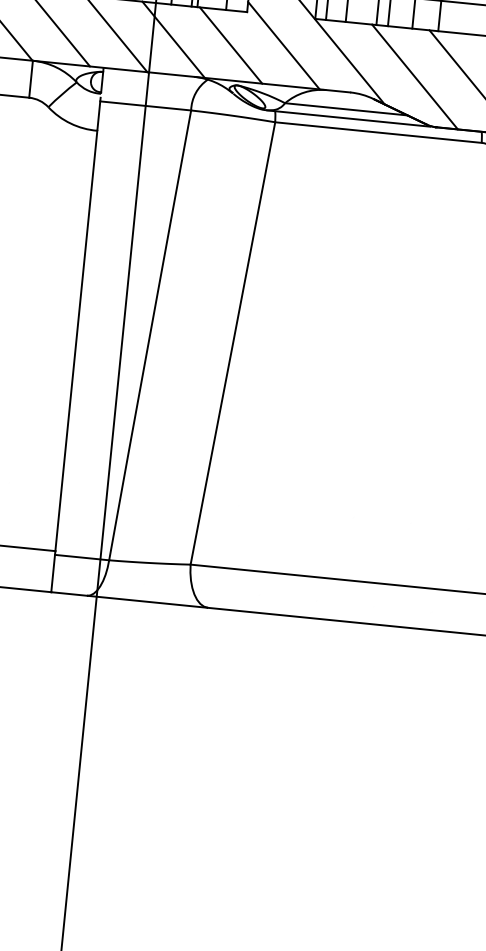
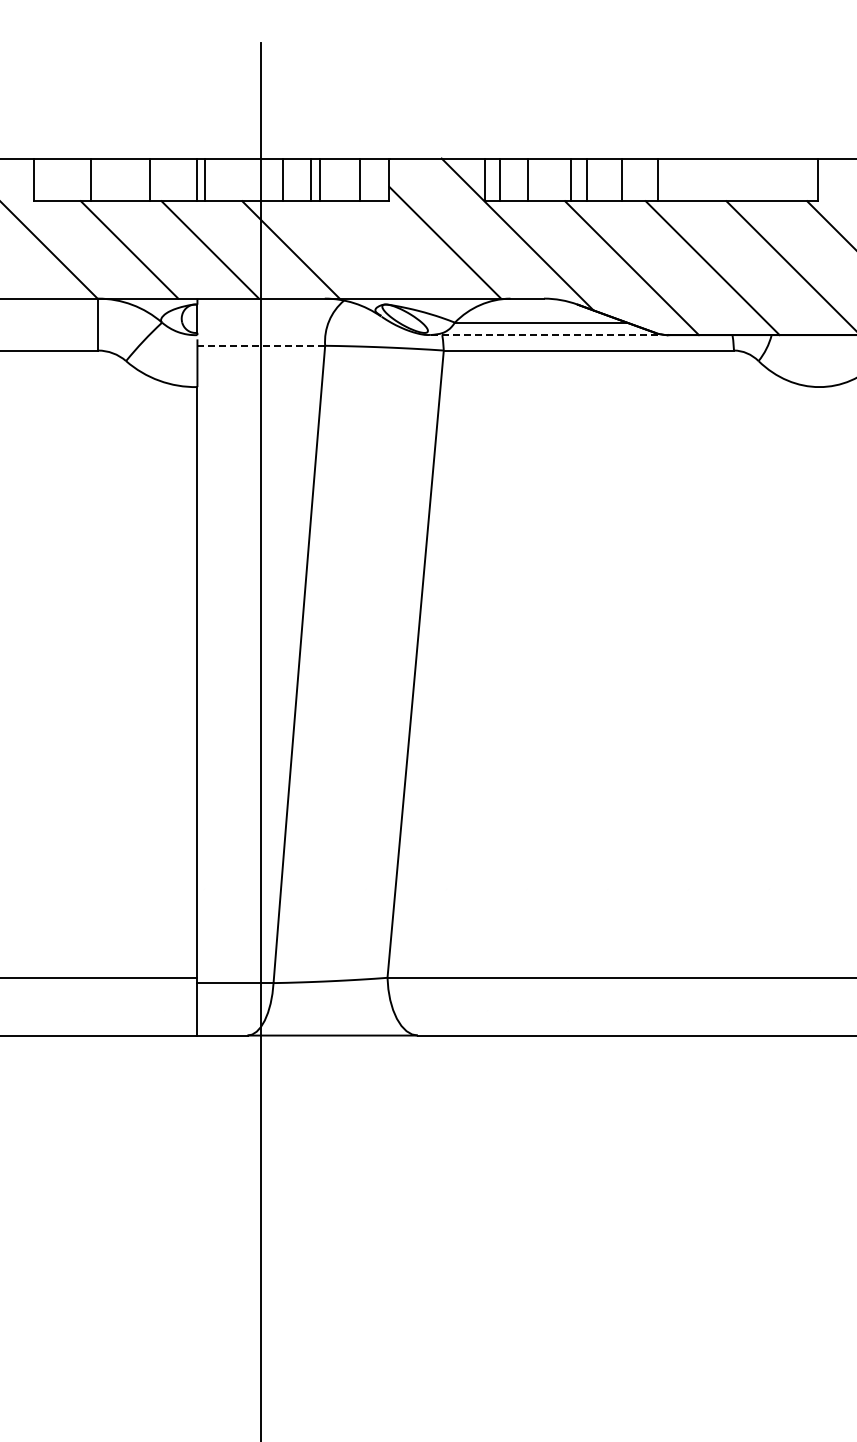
line: (230, 45) -> (371, 249), removed
line: (145, 105) -> (261, 345), solid -> dashed
line: (348, 118) -> (545, 335), solid -> dashed

